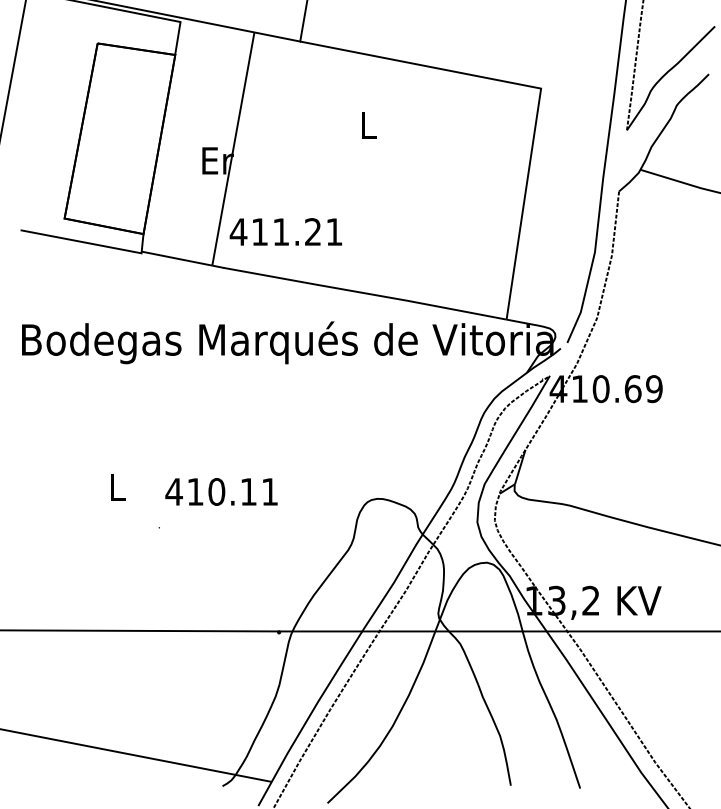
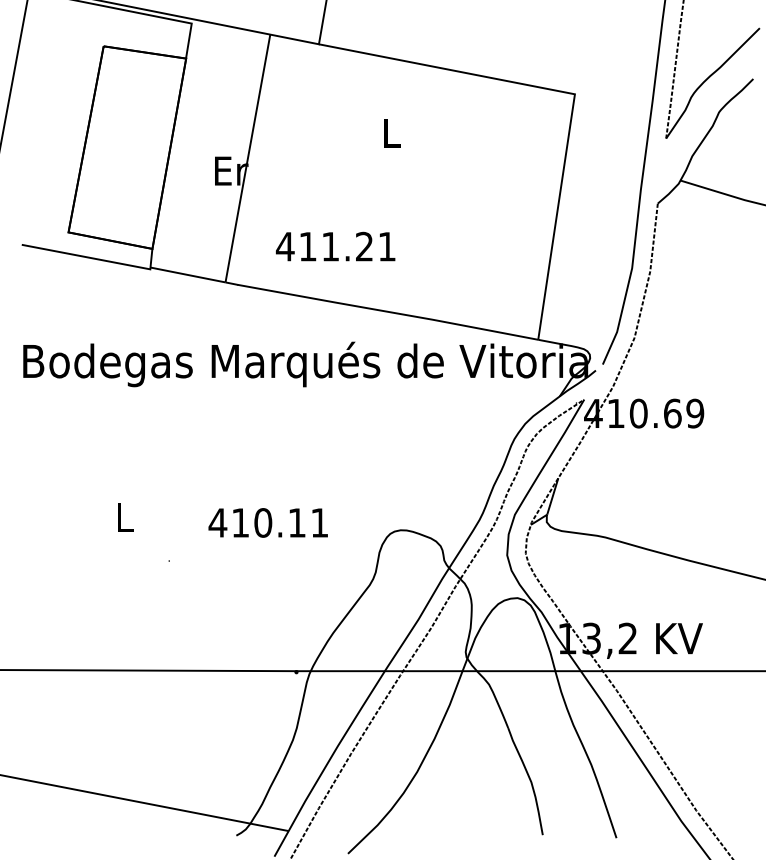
text: (285, 231) -> (335, 246), moved
text: (221, 491) -> (268, 522), moved

